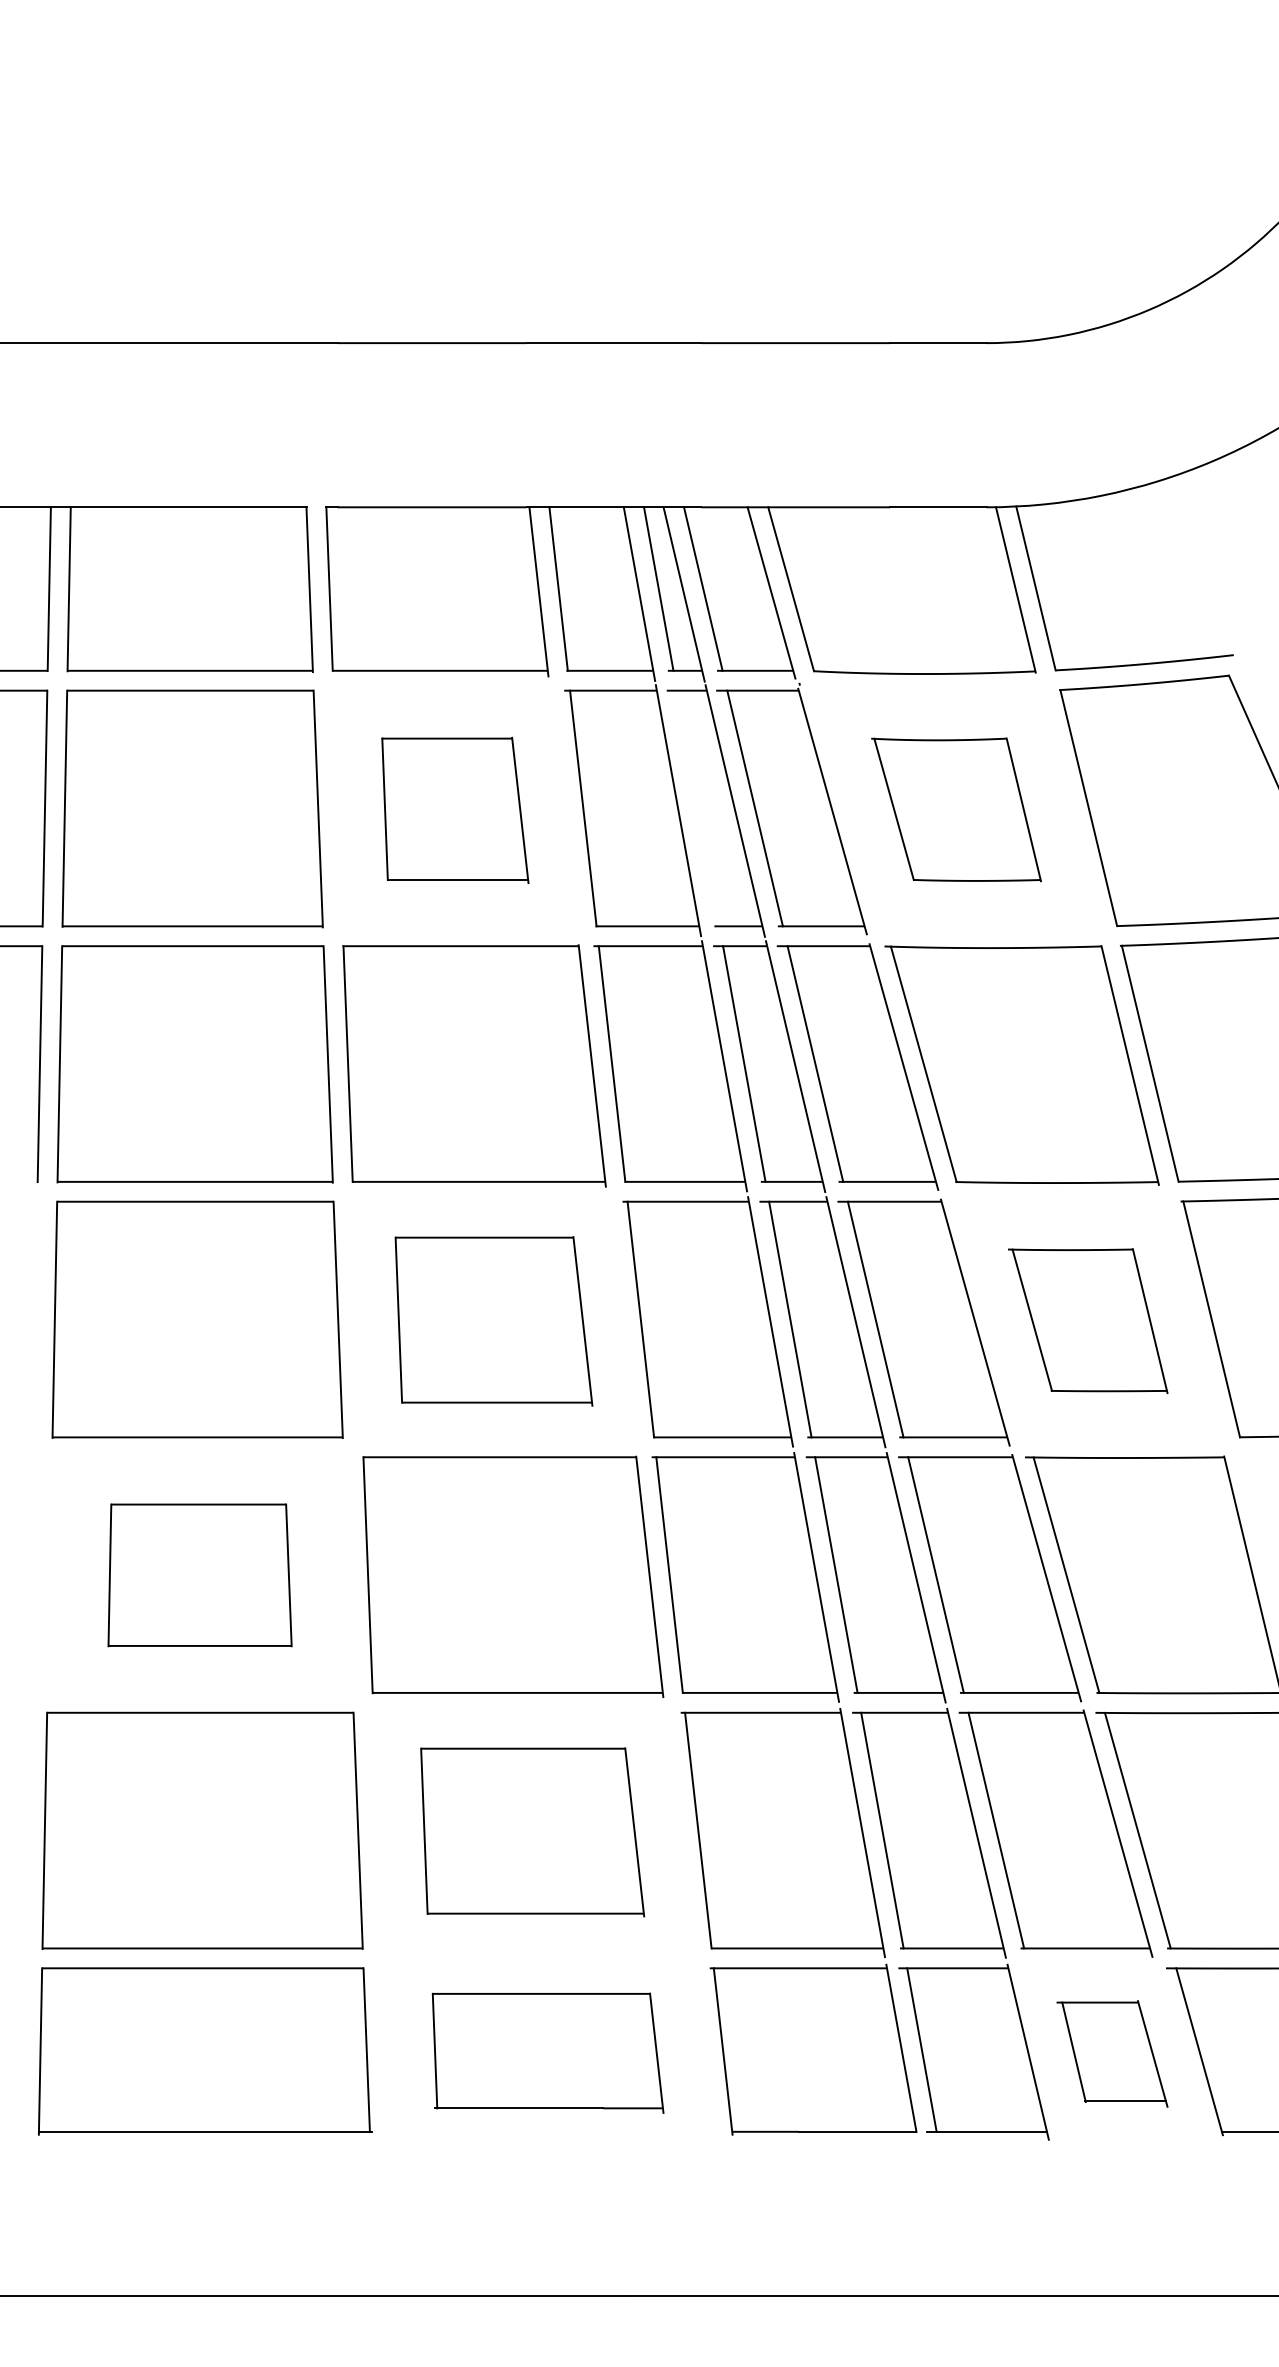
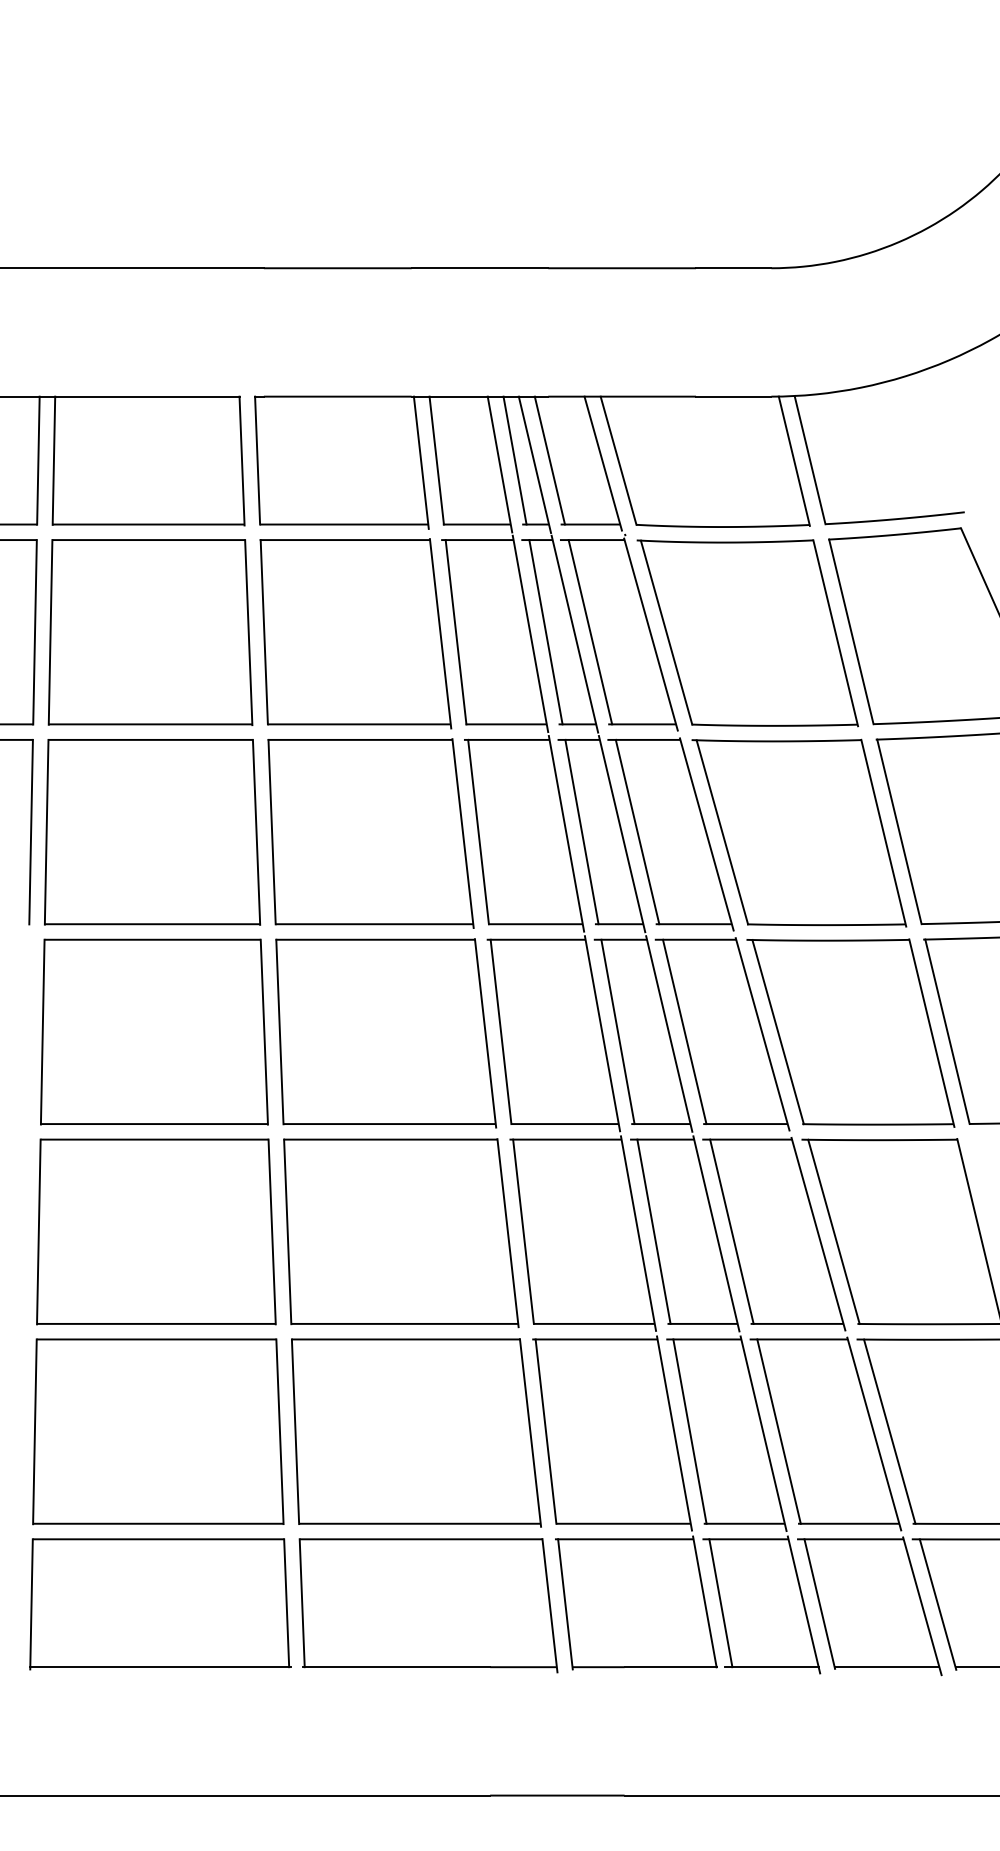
line: (698, 808) -> (546, 632), added
part: (956, 809) -> (747, 632), size x1.67
part: (455, 810) -> (356, 633), size x1.67
part: (1087, 1320) -> (850, 1032), size x1.67
part: (493, 1321) -> (385, 1033), size x1.43
part: (199, 1575) -> (155, 1232), size x1.67
part: (532, 1832) -> (416, 1433), size x1.43
part: (547, 2053) -> (428, 1605), size x1.43
part: (1112, 2053) -> (869, 1605), size x1.67

